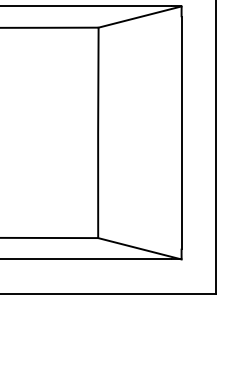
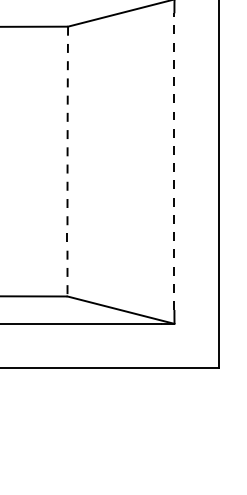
arc: (98, 132) -> (67, 161), solid -> dashed
line: (181, 132) -> (174, 161), solid -> dashed

